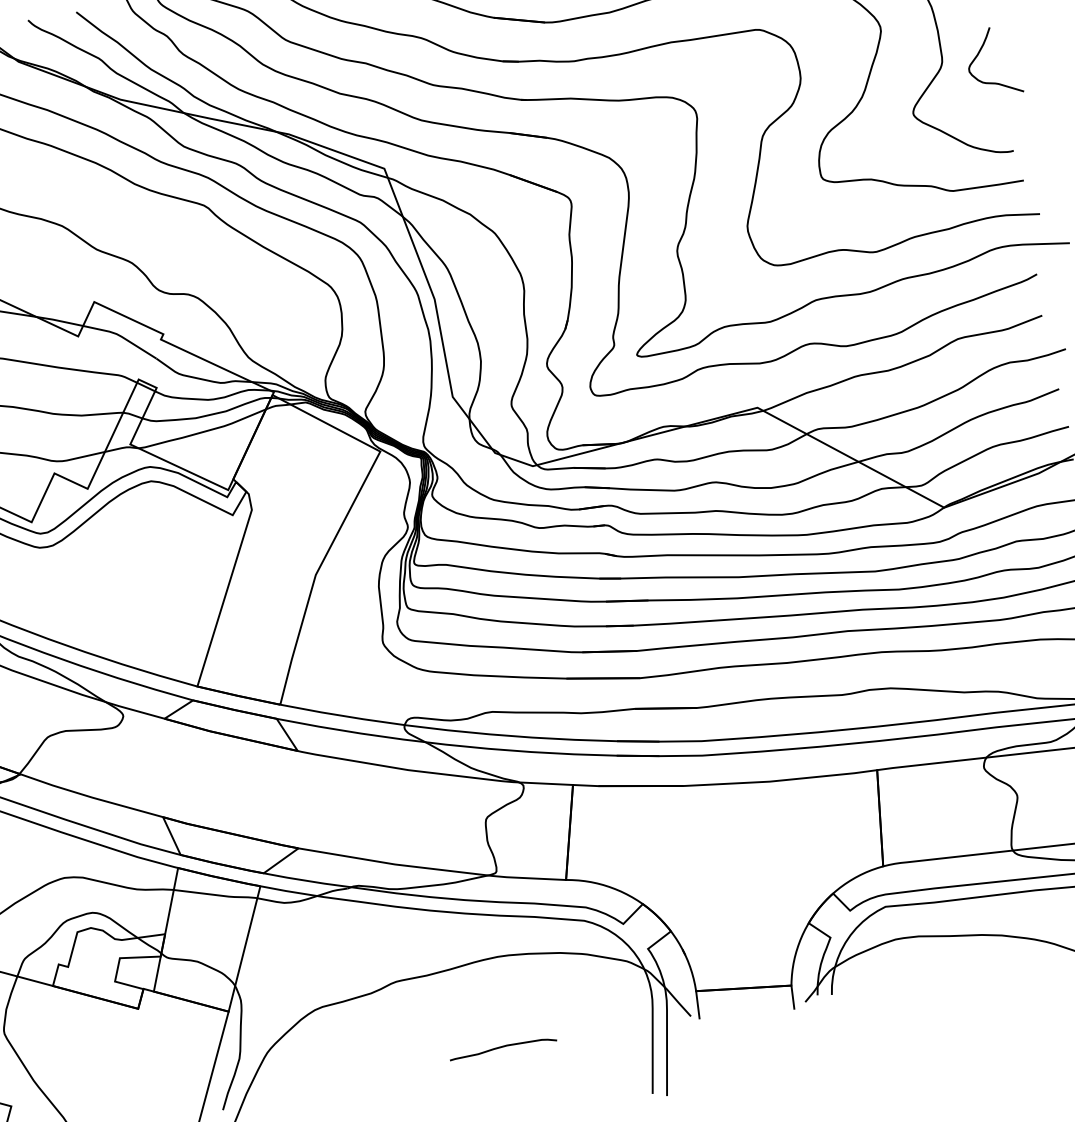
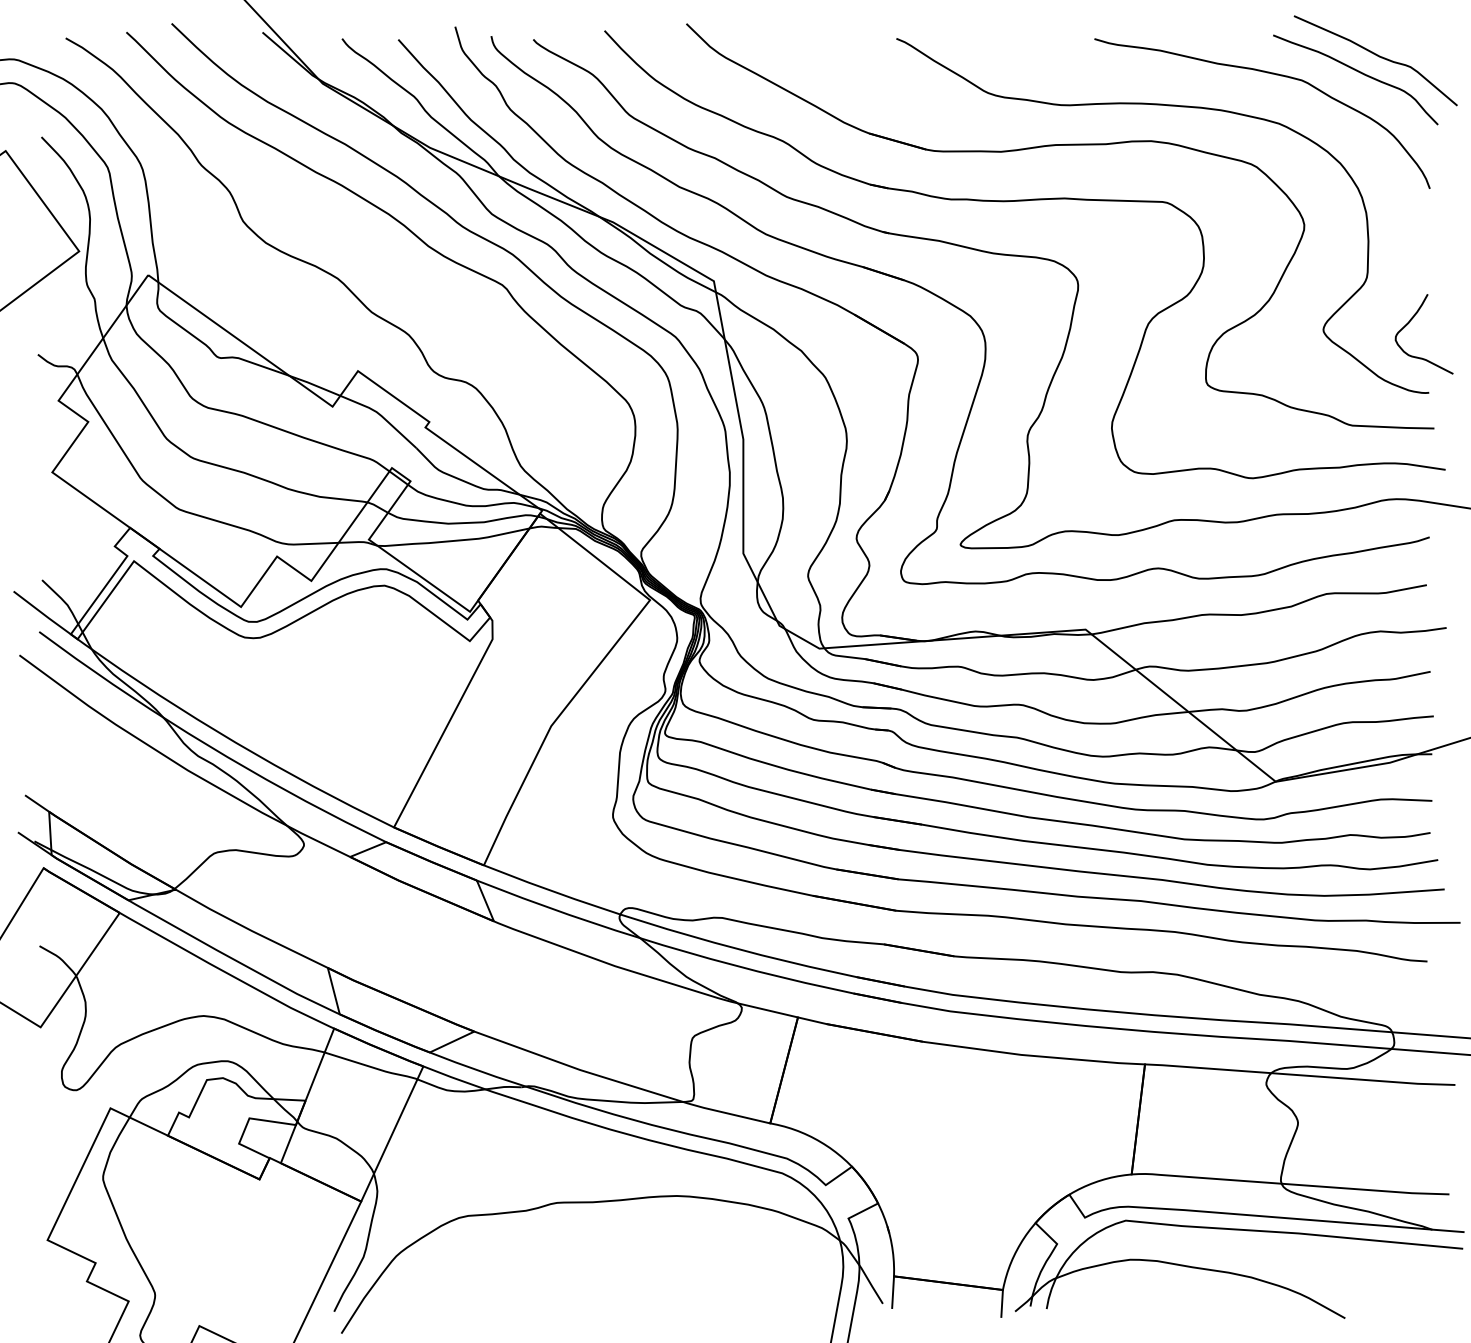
curve: (978, 55) -> (1409, 323), moved
curve: (502, 1047) -> (663, 1299), removed

